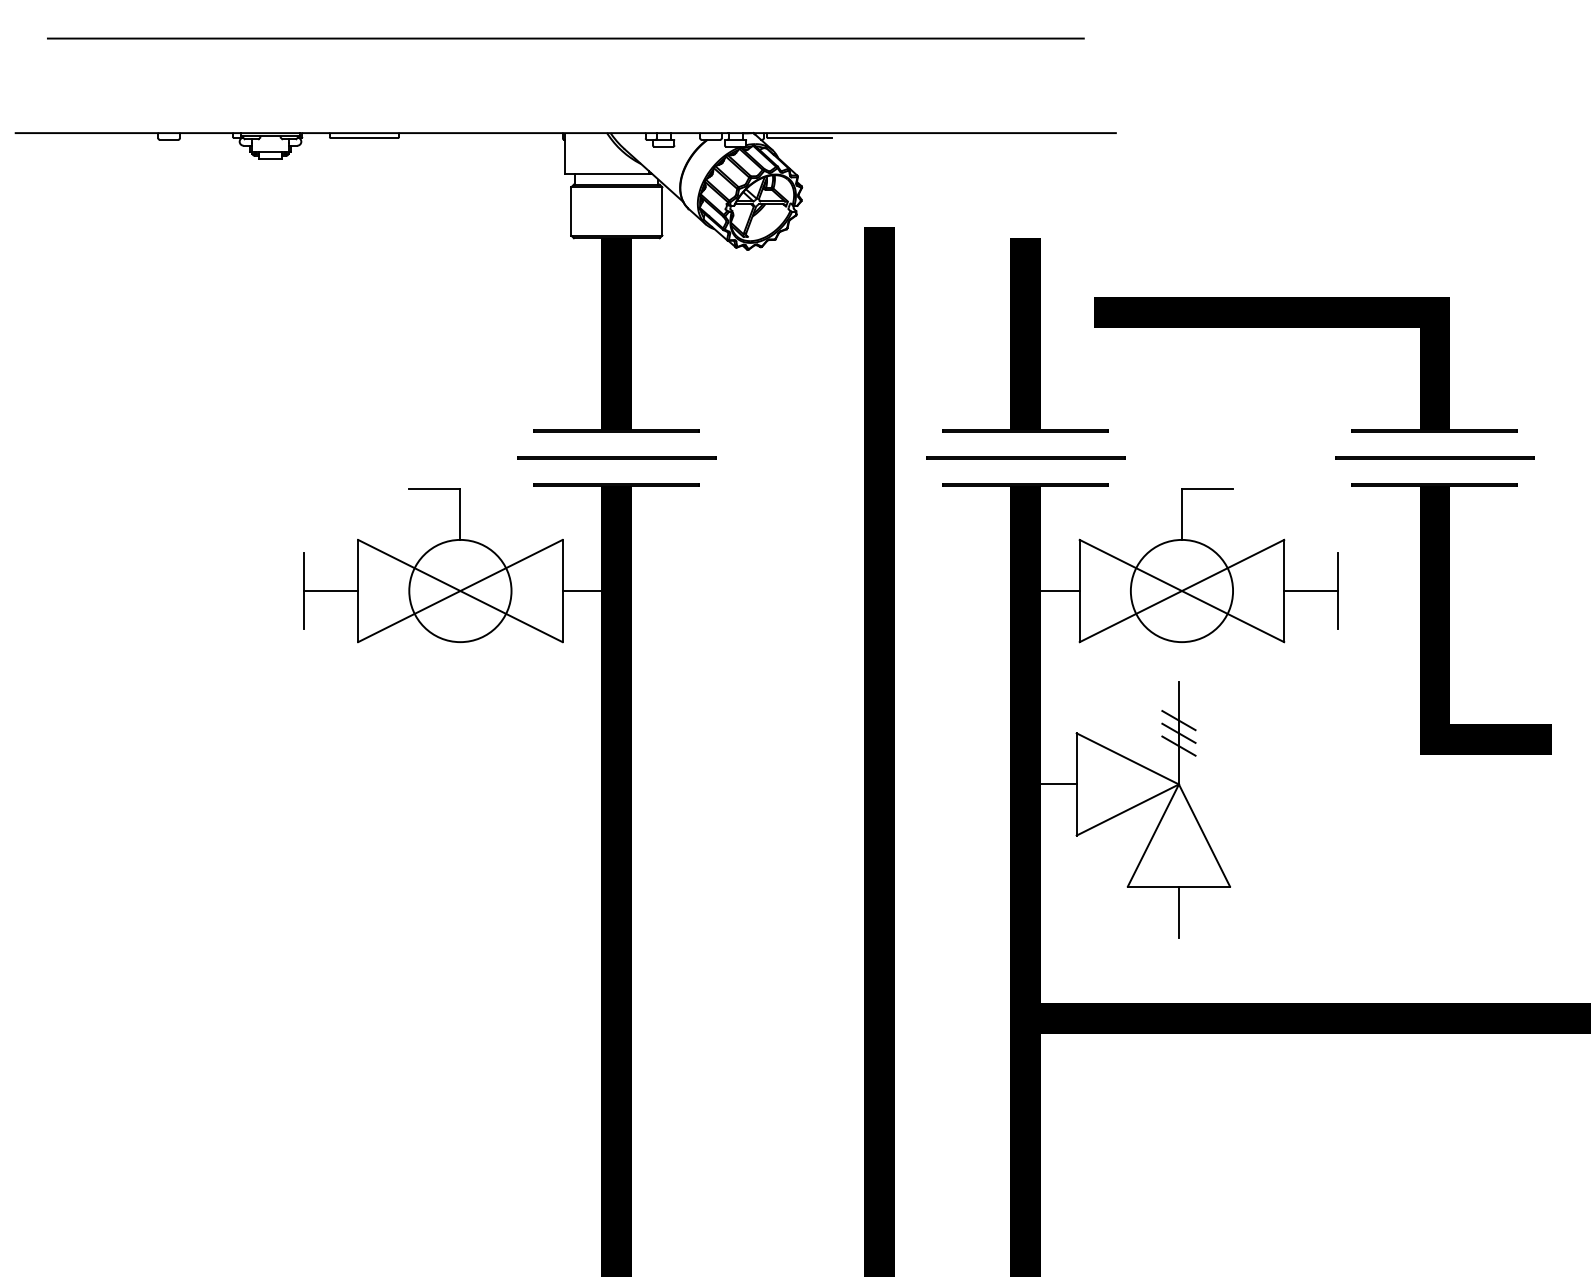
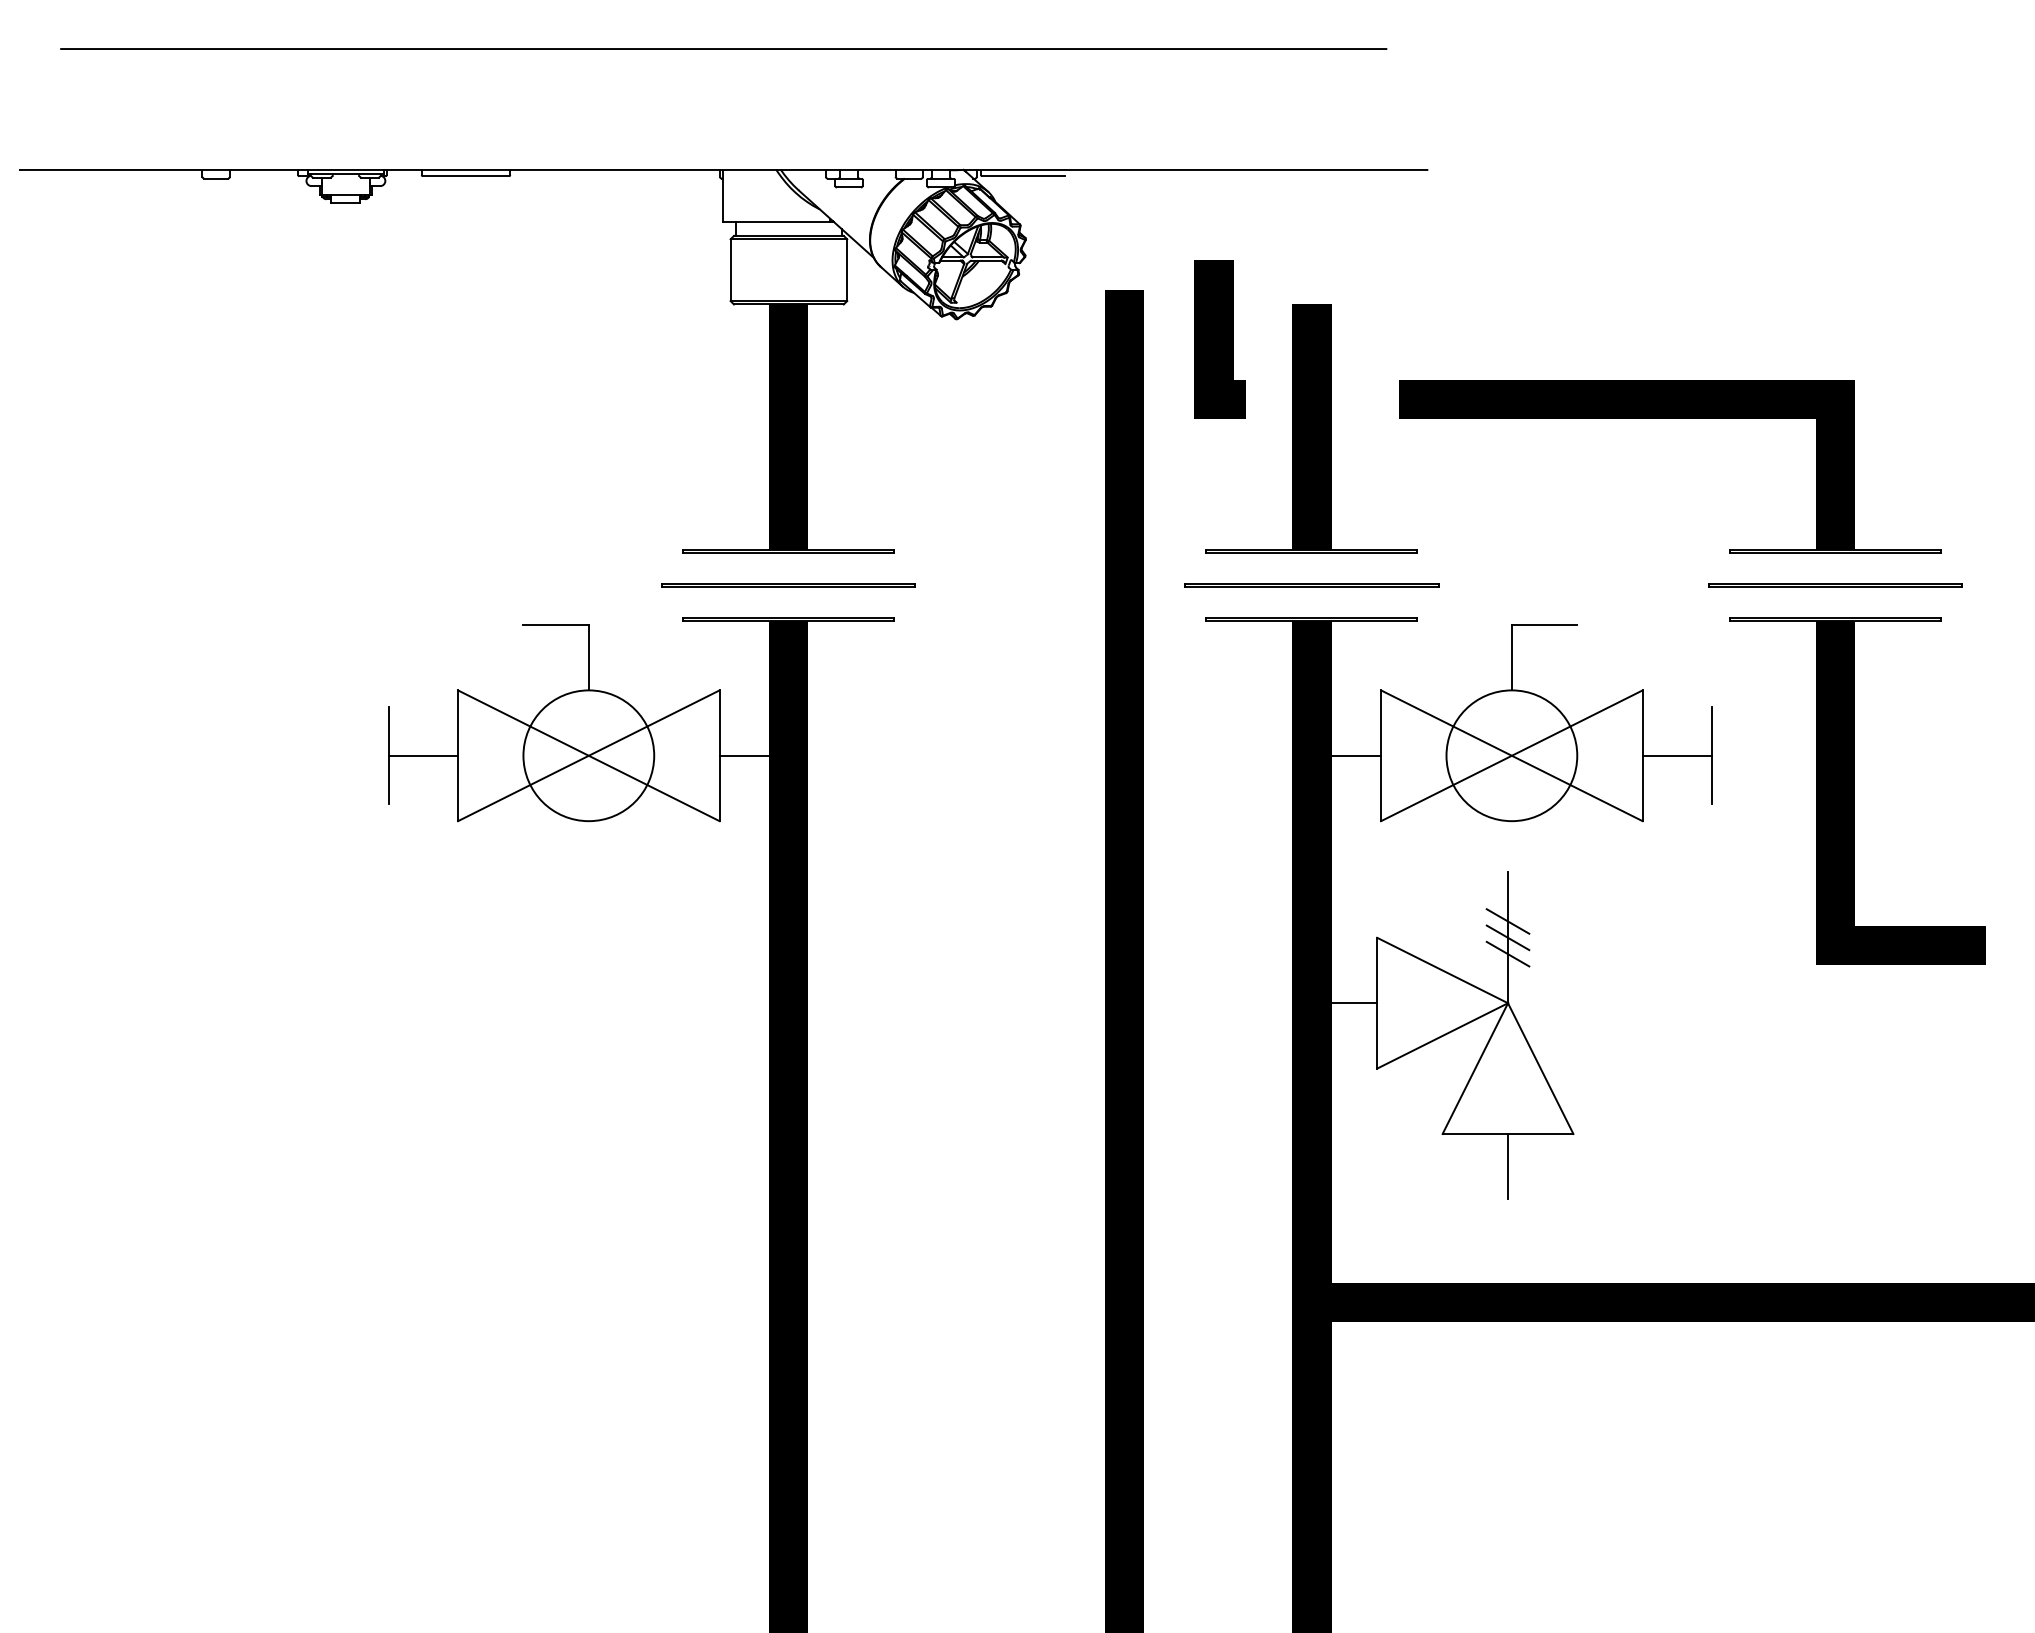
line: (953, 265) -> (1219, 339), added

